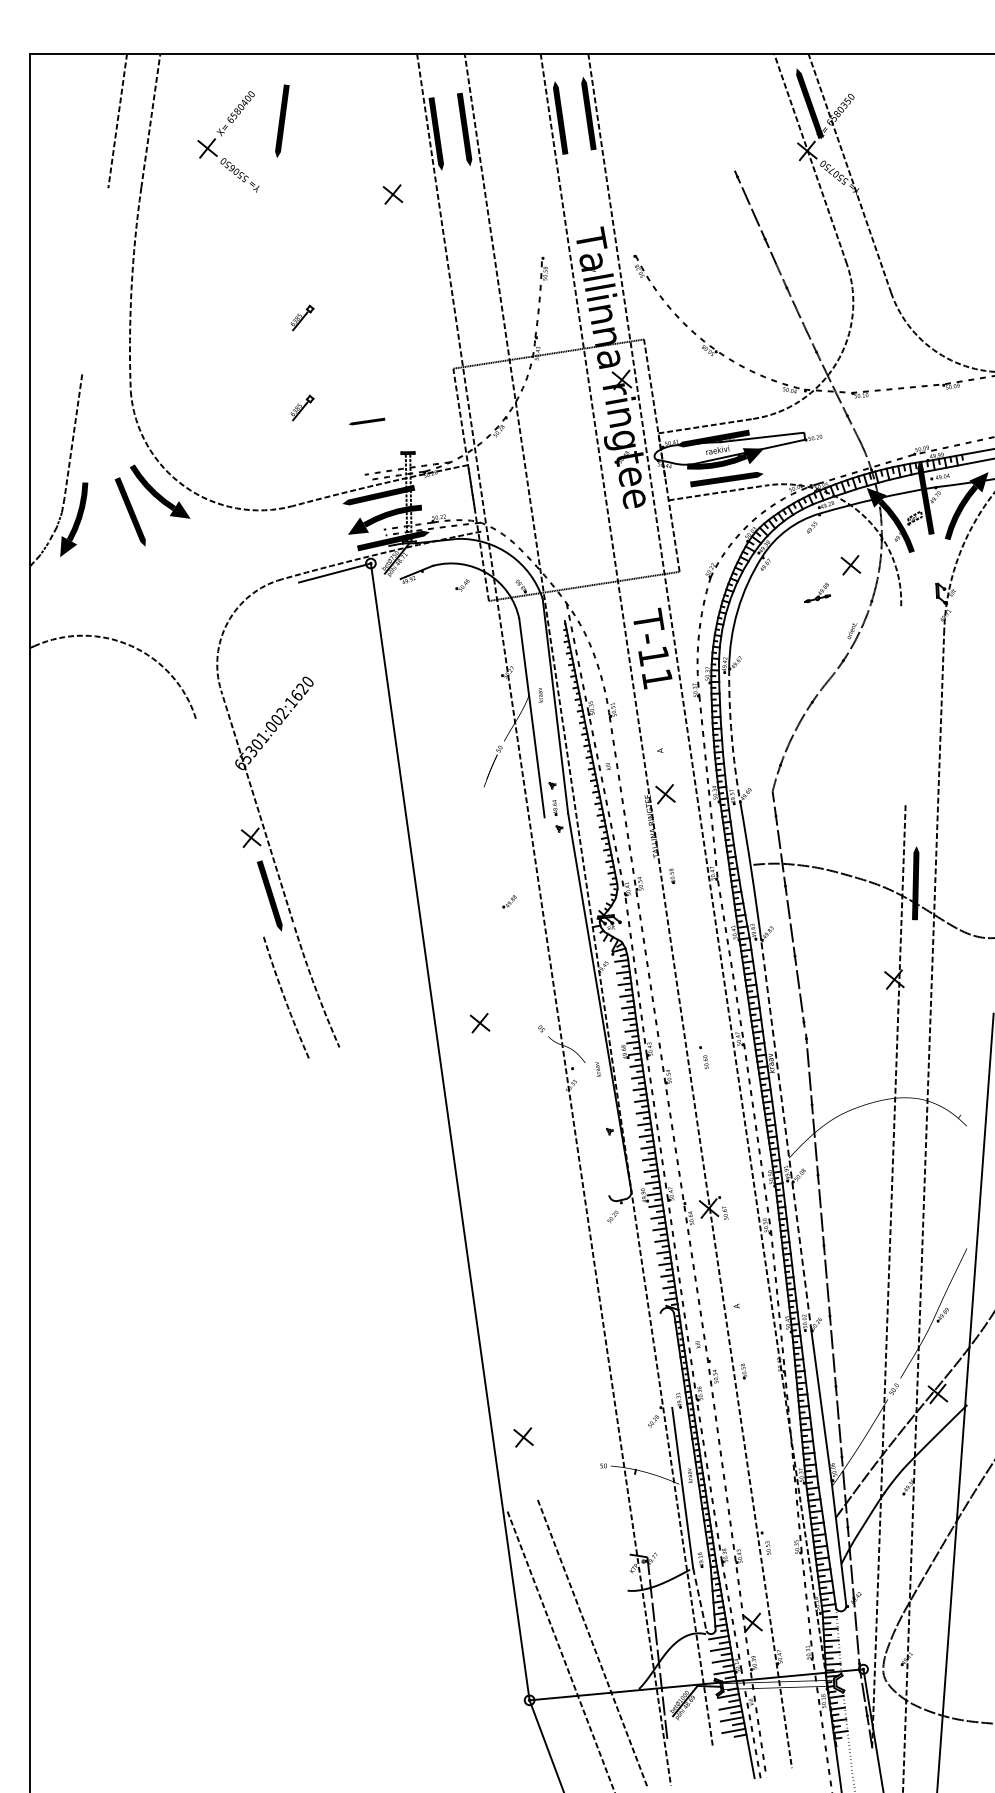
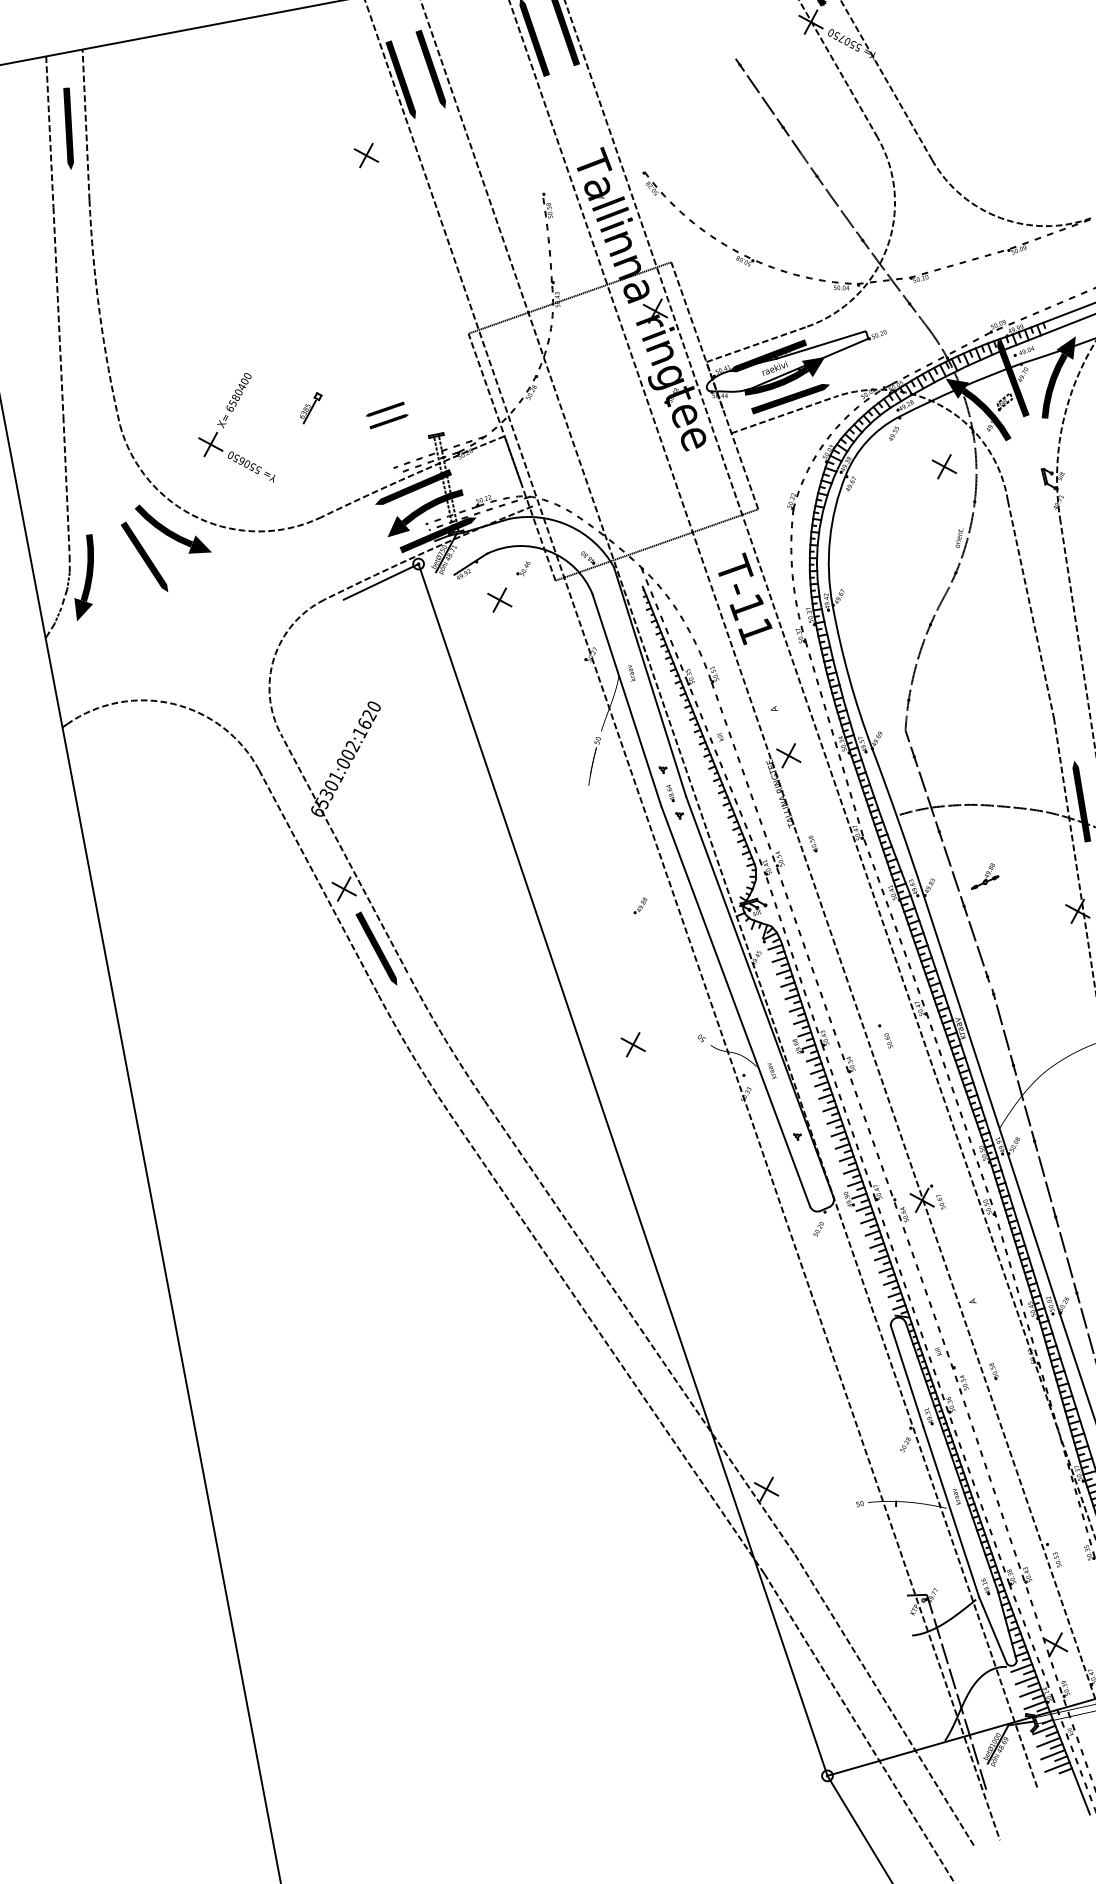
line: (282, 120) -> (69, 127), moved
part: (221, 136) -> (223, 428), moved
line: (95, 281) -> (58, 312), added
part: (302, 317) -> (292, 308), removed
line: (368, 432) -> (388, 421), added
part: (817, 592) -> (983, 875), moved
part: (436, 608) -> (499, 599), added
line: (903, 705) -> (1031, 609), added
arc: (731, 735) -> (848, 677), dashed -> solid
line: (229, 827) -> (318, 882), added
line: (576, 1006) -> (735, 1006), added
line: (786, 1136) -> (992, 1105), dashed -> solid
line: (438, 1272) -> (639, 1326), added
line: (408, 1285) -> (609, 1346), added
line: (666, 1360) -> (907, 1375), added
line: (699, 1599) -> (992, 1630), dashed -> solid

